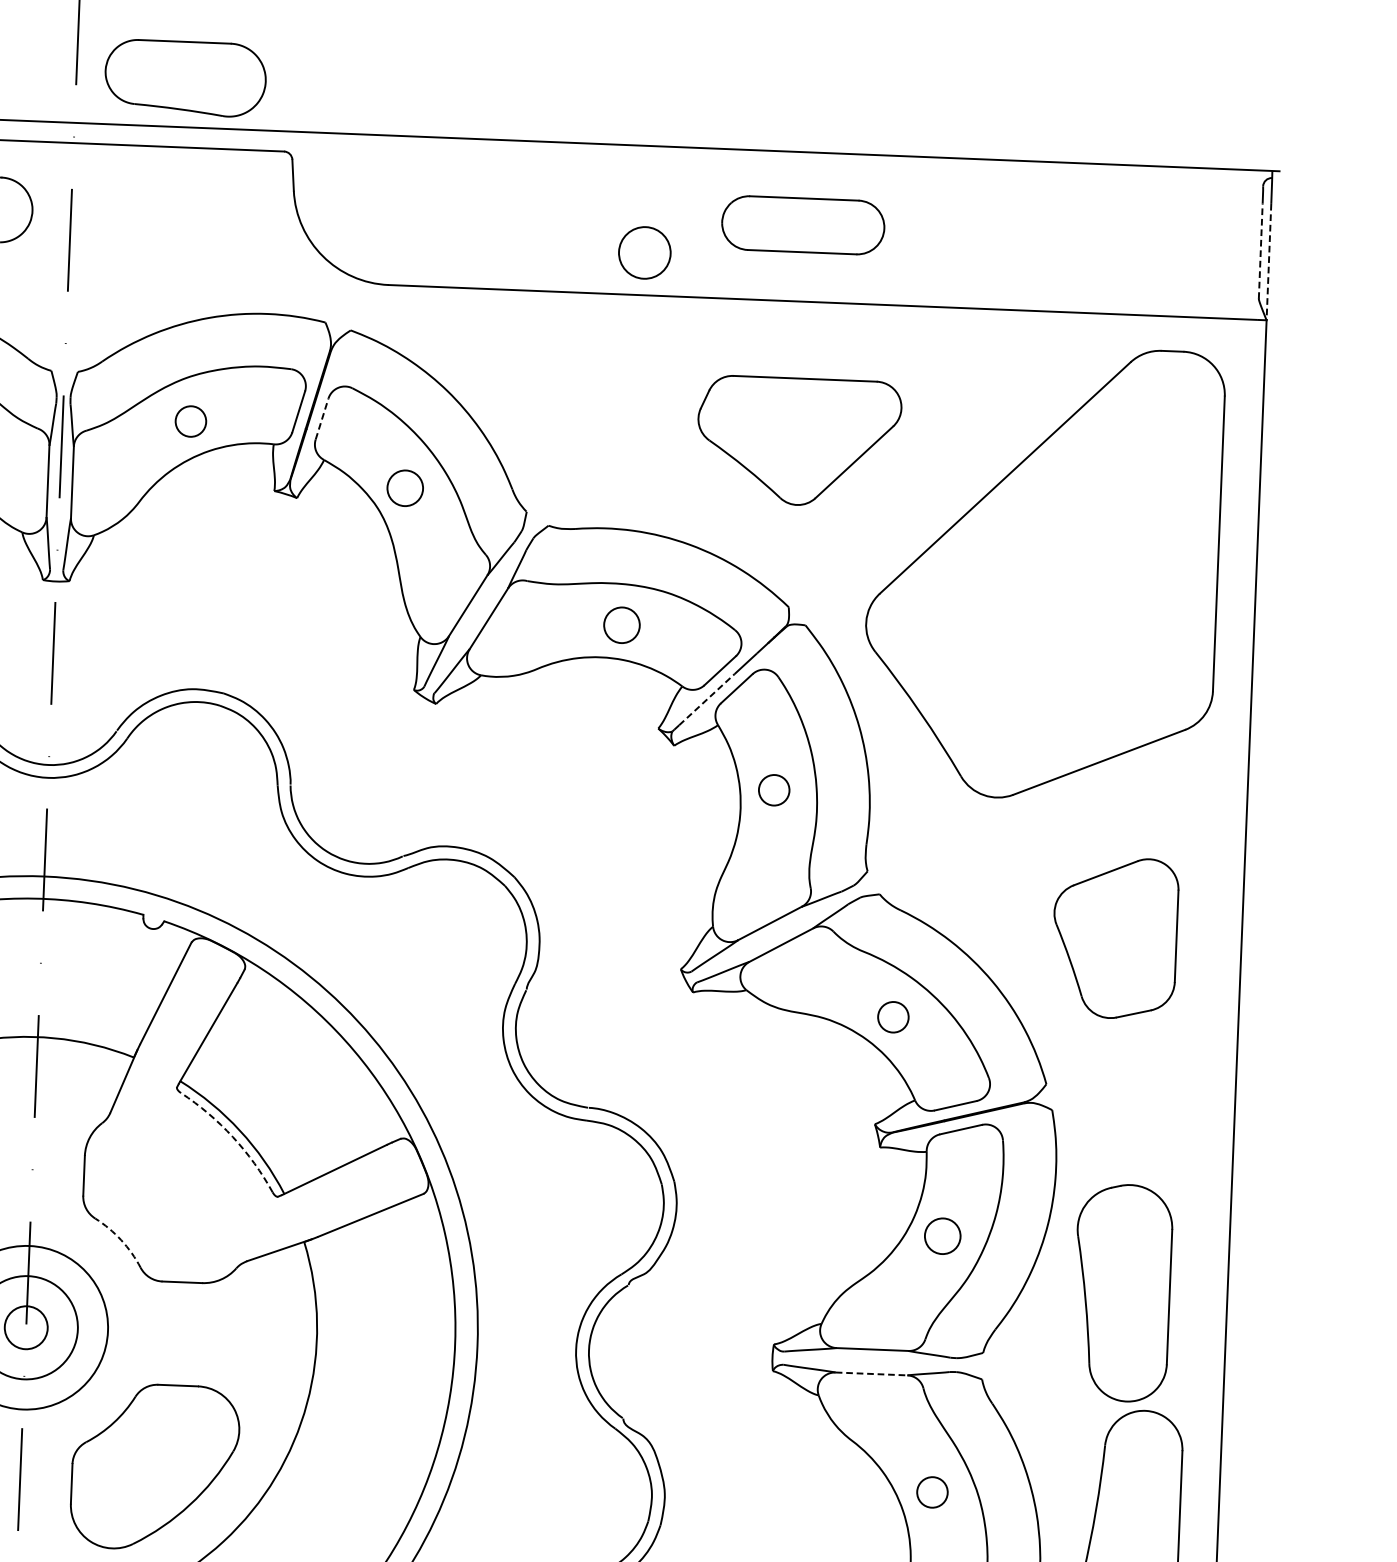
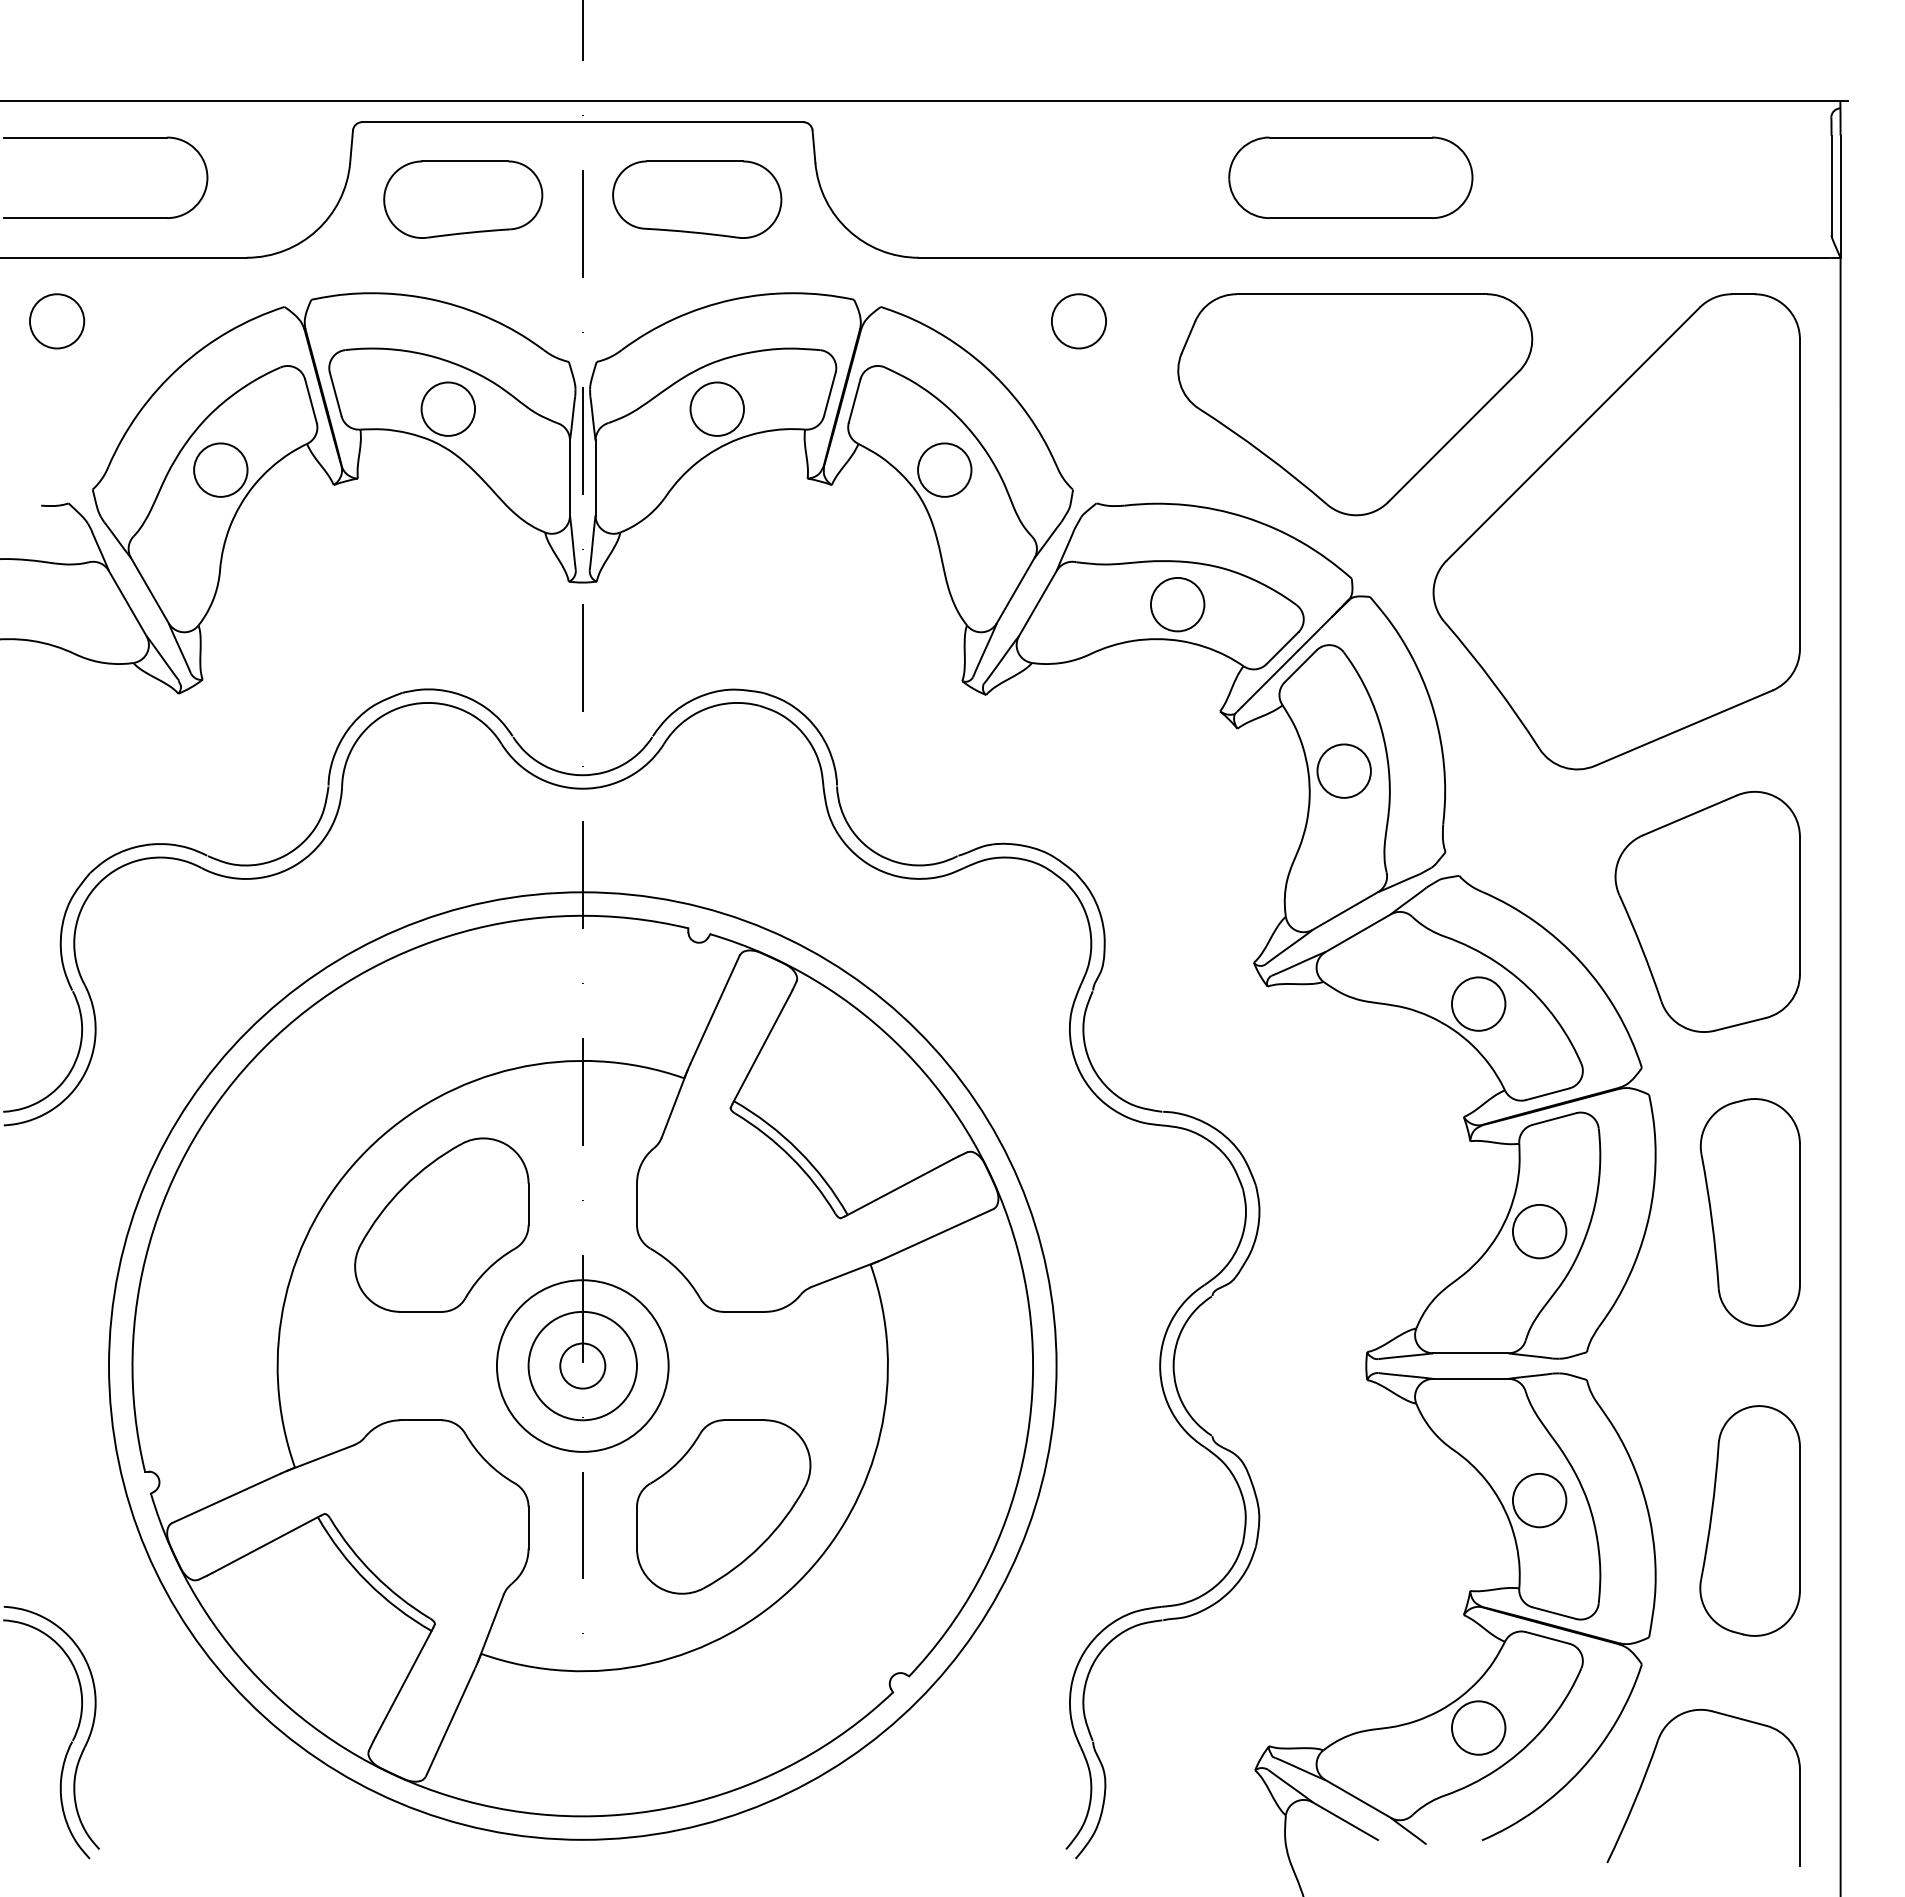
part: (185, 78) -> (697, 199), moved
part: (802, 225) -> (1350, 177), size x1.43
line: (1260, 251) -> (1831, 185), dashed -> solid
circle: (644, 253) -> (1078, 321), moved
line: (1268, 262) -> (1840, 197), dashed -> solid
line: (321, 418) -> (854, 400), dashed -> solid
circle: (190, 420) -> (716, 408), size x1.67
part: (798, 441) -> (1355, 404), size x1.67
circle: (405, 487) -> (944, 469), size x1.43
circle: (621, 625) -> (1177, 604), size x1.43
line: (706, 700) -> (1269, 679), dashed -> solid
circle: (773, 789) -> (1343, 770), size x1.67
part: (1114, 937) -> (1707, 911), size x1.43
circle: (893, 1016) -> (1478, 1003), size x1.67
arc: (233, 1137) -> (791, 1157), dashed -> solid
circle: (942, 1236) -> (1539, 1231), size x1.43
arc: (121, 1240) -> (678, 1270), dashed -> solid
part: (1121, 1292) -> (1749, 1212), moved
line: (871, 1373) -> (1470, 1378), dashed -> solid
circle: (932, 1492) -> (1539, 1500), size x1.67

